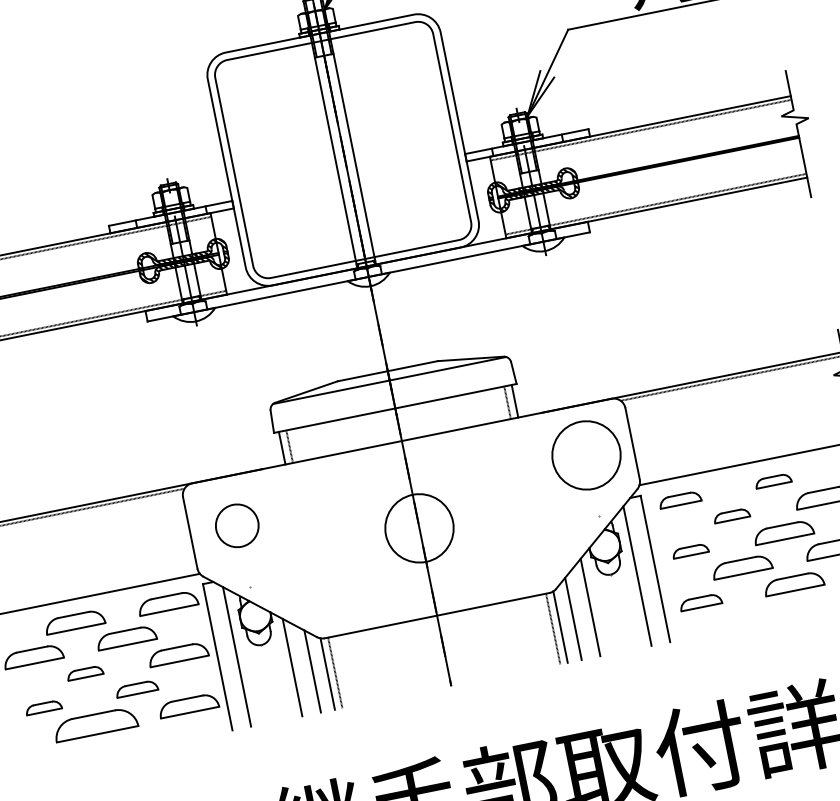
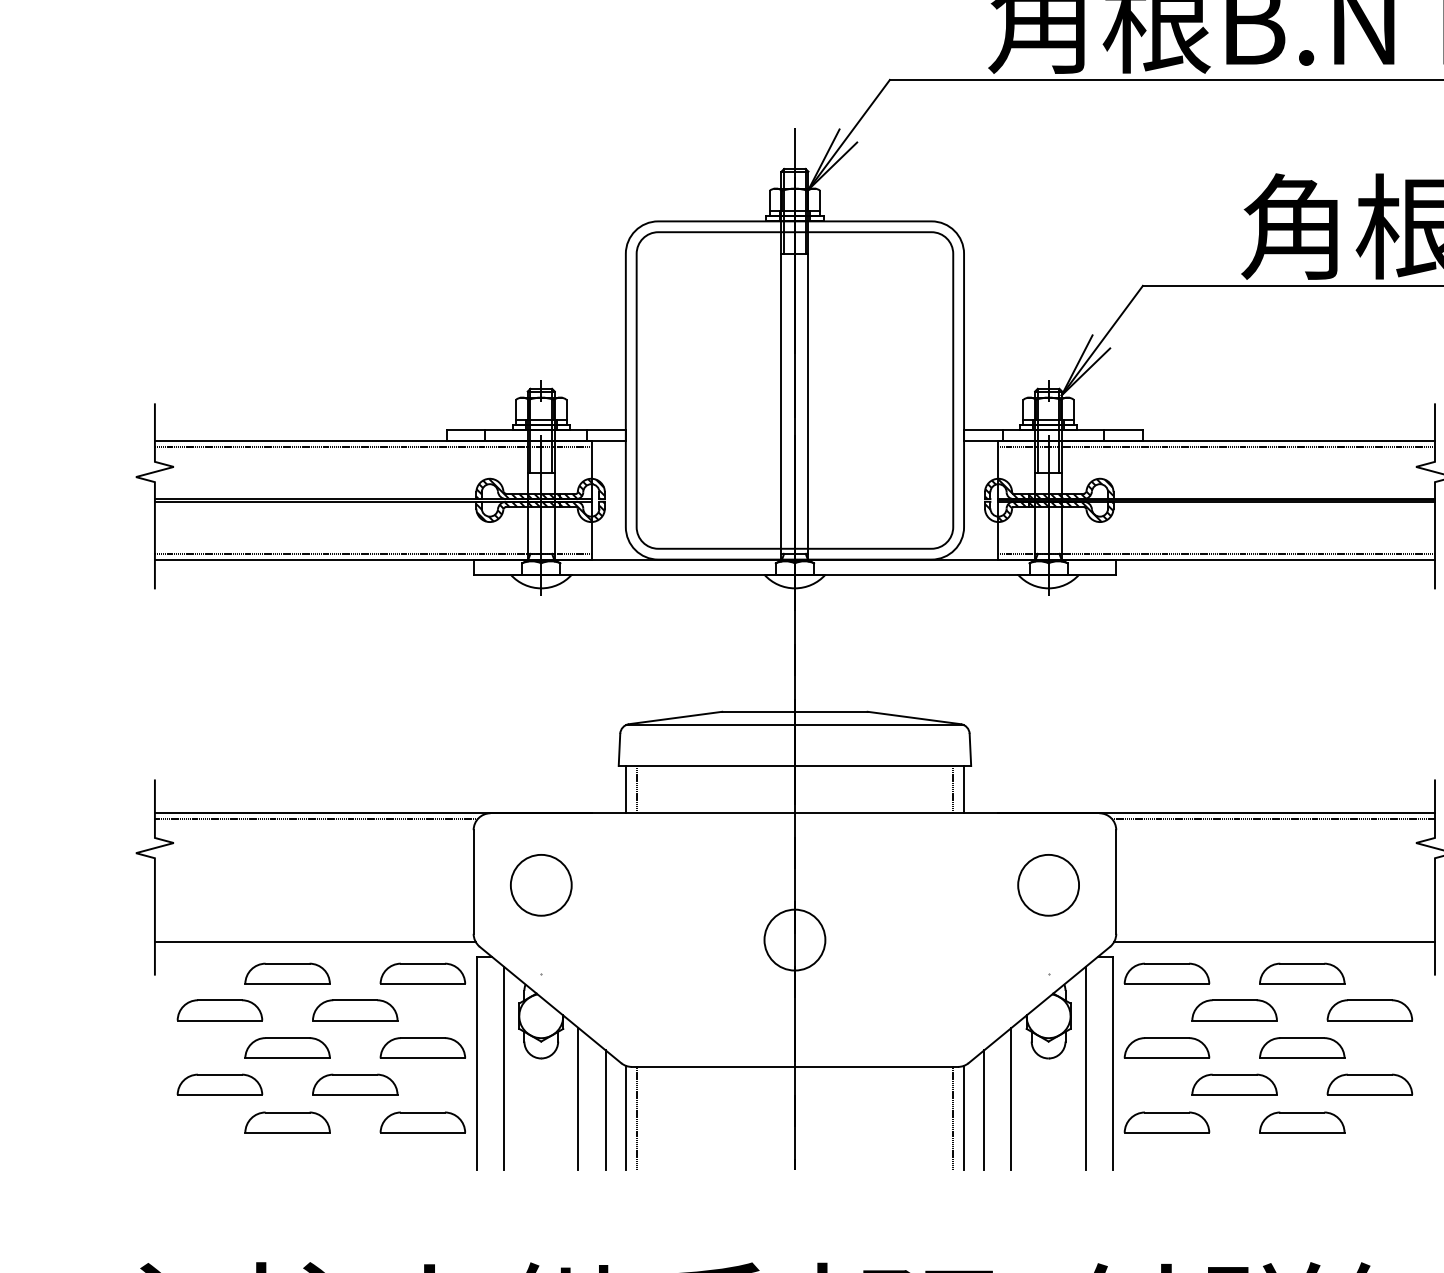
circle: (586, 454) -> (1048, 884), size x0.62
part: (773, 480) -> (1302, 973), size x1.67
part: (679, 499) -> (1166, 973), size x1.43
part: (731, 515) -> (1234, 1010), size x1.67
circle: (419, 528) -> (794, 939), size x0.62
part: (690, 550) -> (1166, 1047), size x1.67
part: (700, 602) -> (1166, 1122), size x1.43
part: (85, 672) -> (287, 1047), size x1.67
part: (137, 688) -> (355, 1084), size x1.43
part: (43, 707) -> (219, 1084), size x1.67
part: (95, 724) -> (287, 1122), size x0.71

